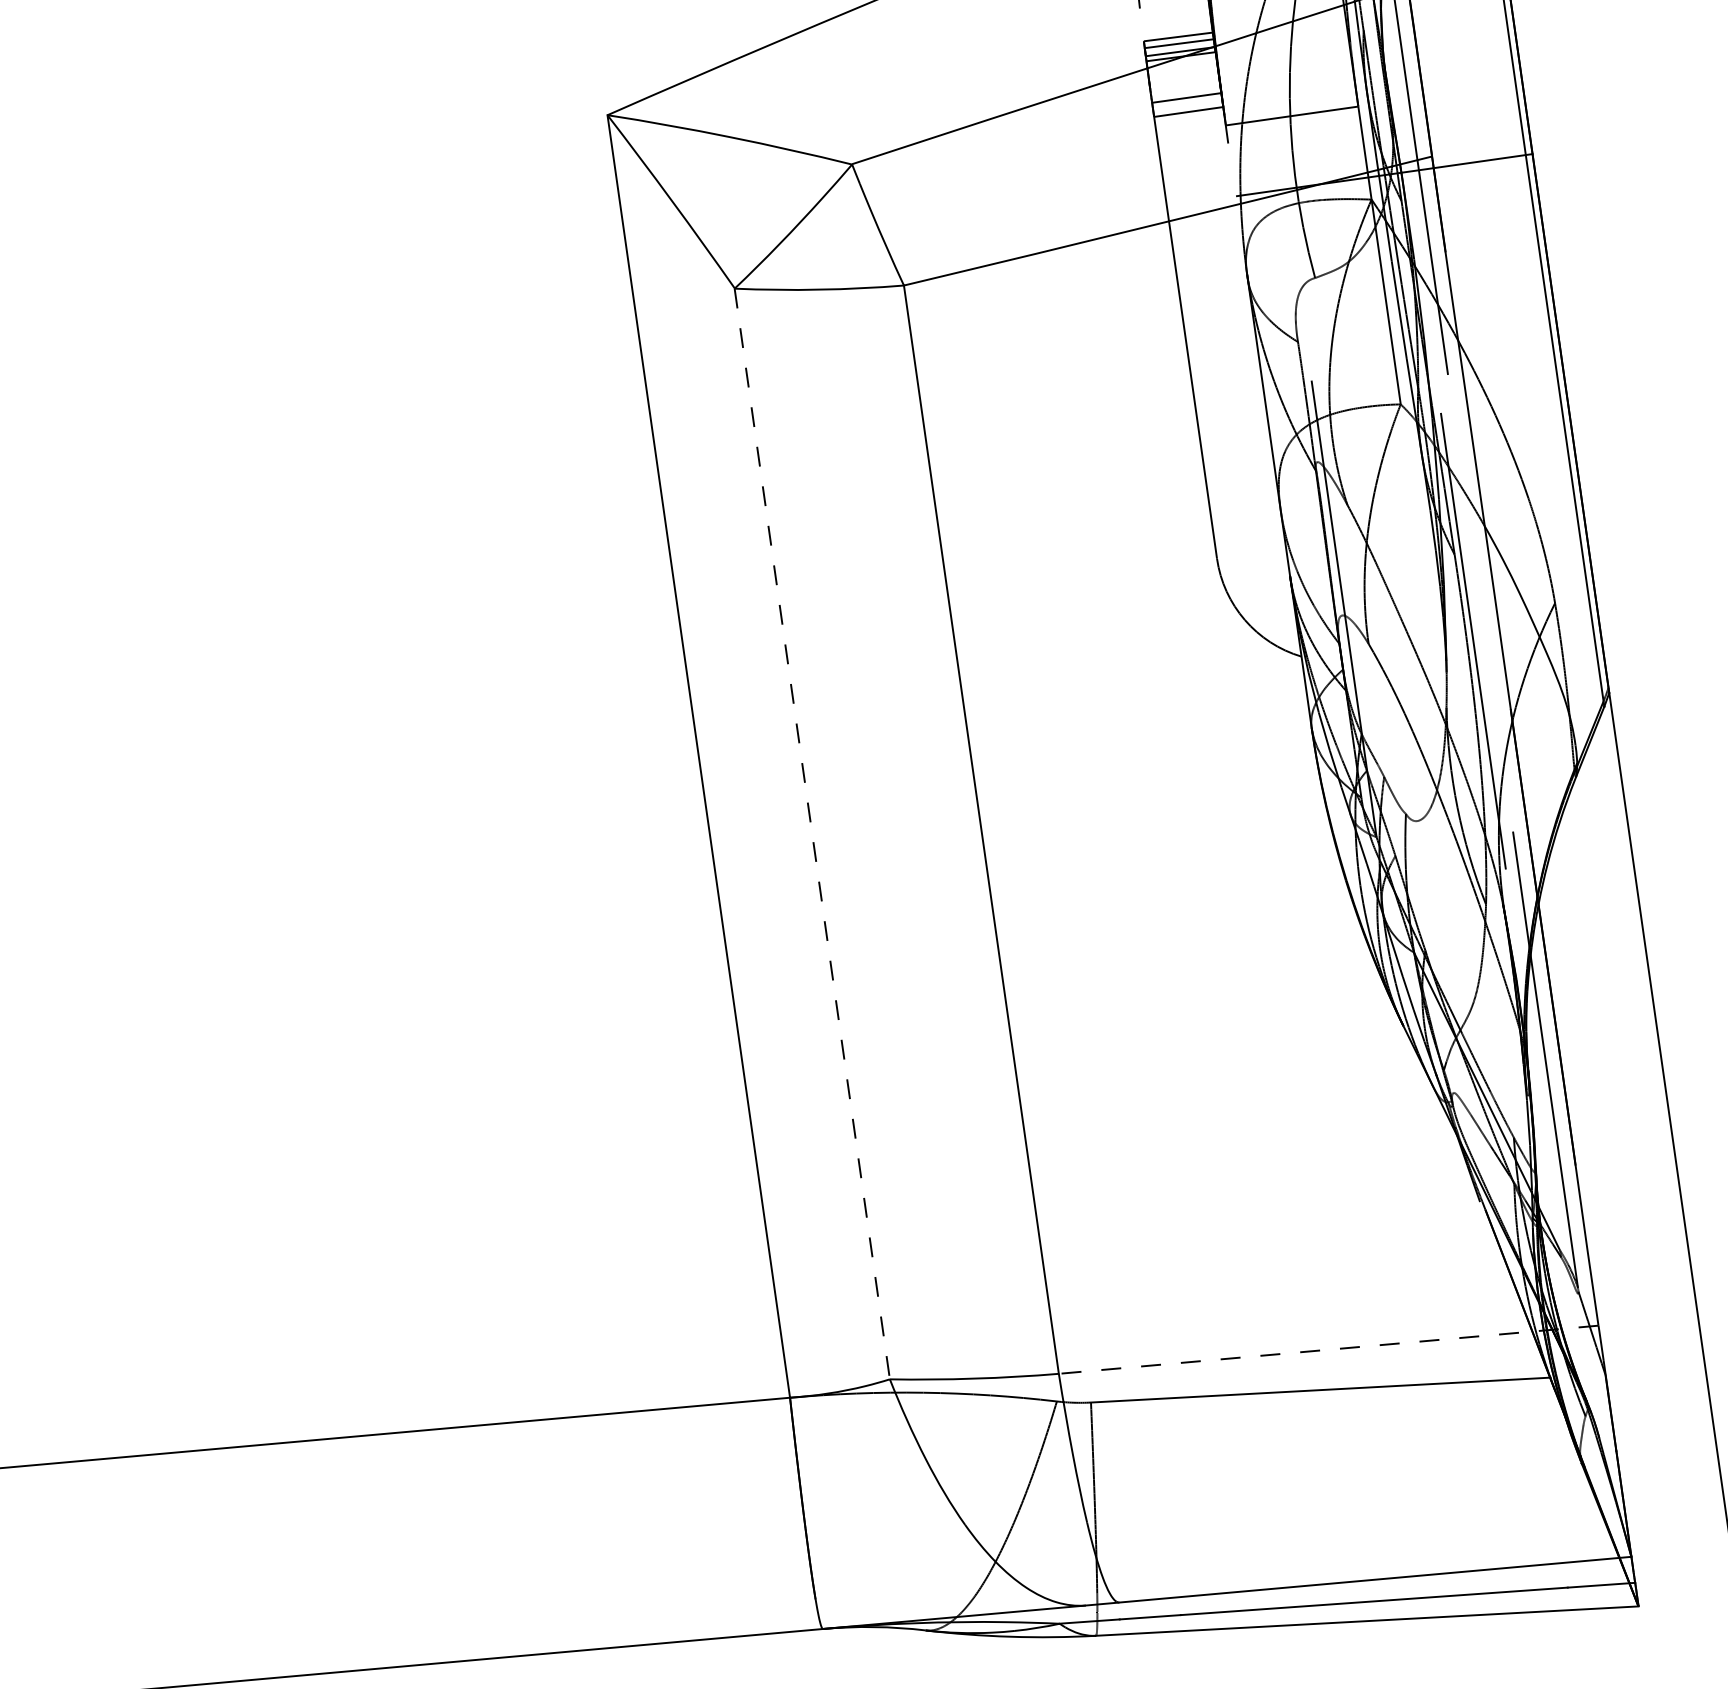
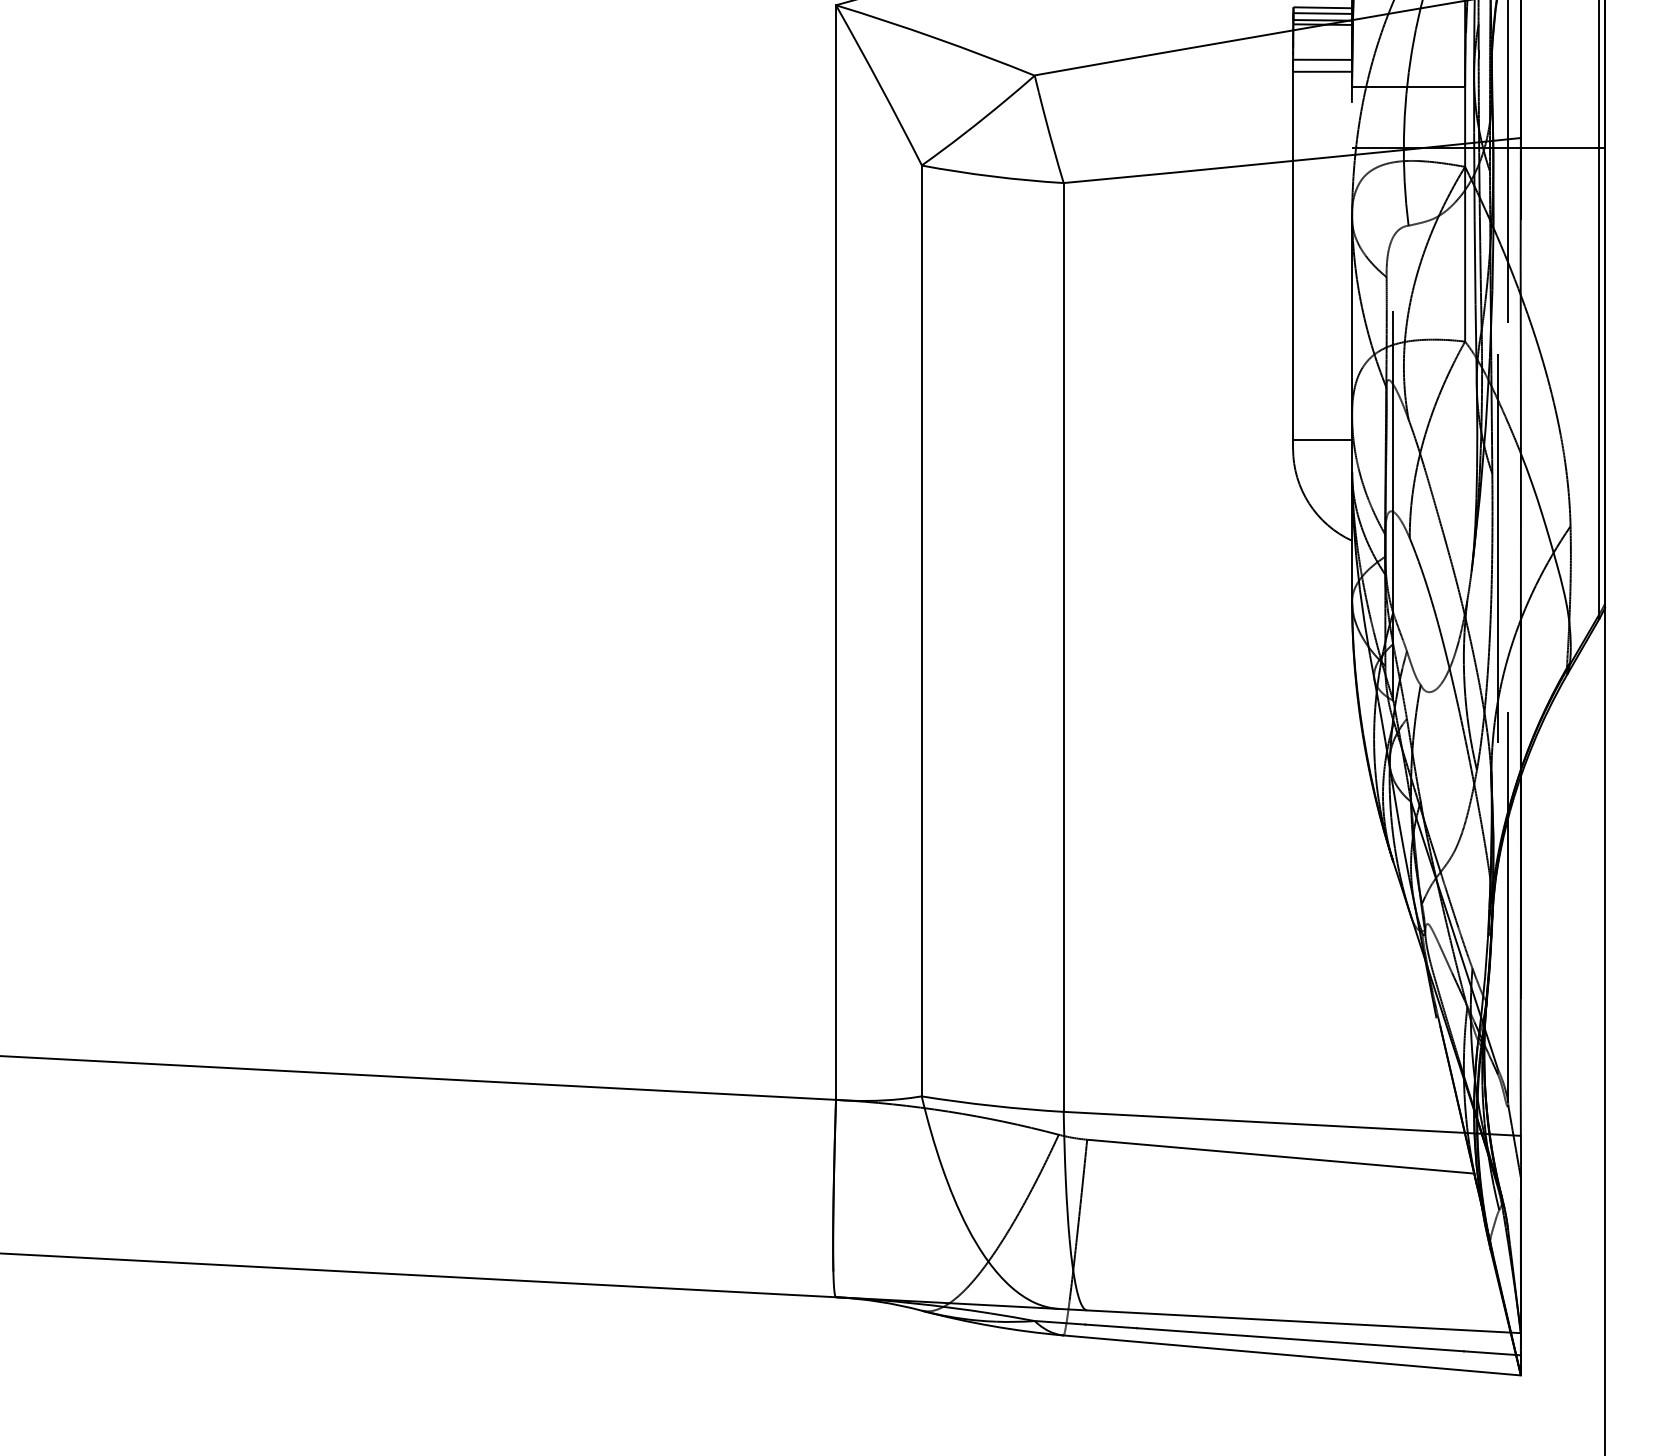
line: (1249, 542) -> (1322, 439), added
line: (812, 834) -> (921, 631), dashed -> solid
line: (1328, 1349) -> (1292, 1123), dashed -> solid

